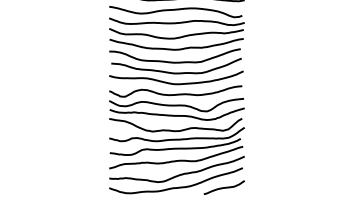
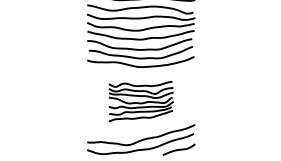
part: (176, 127) -> (140, 101), size x0.6

